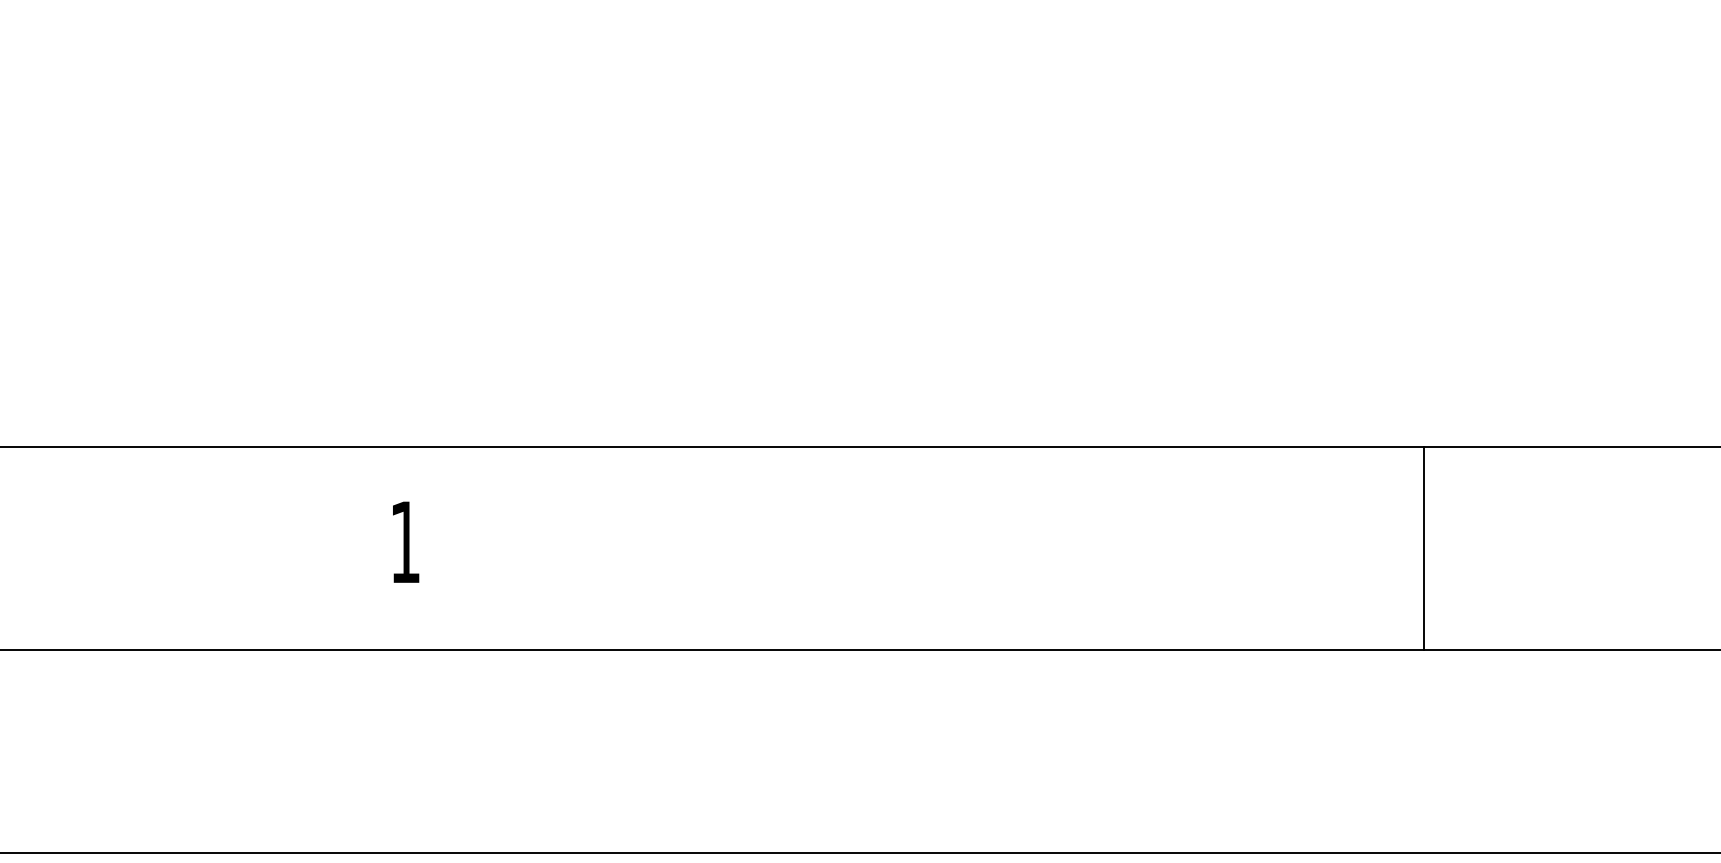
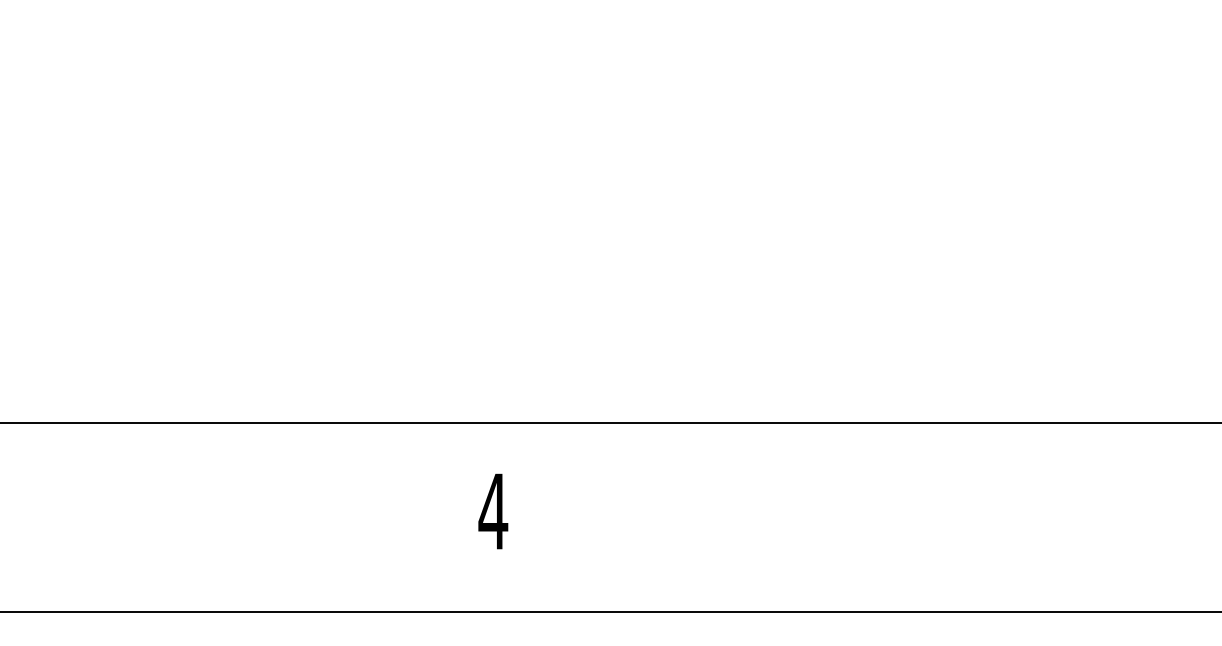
text: (405, 541) -> (493, 510), 1 -> 4

